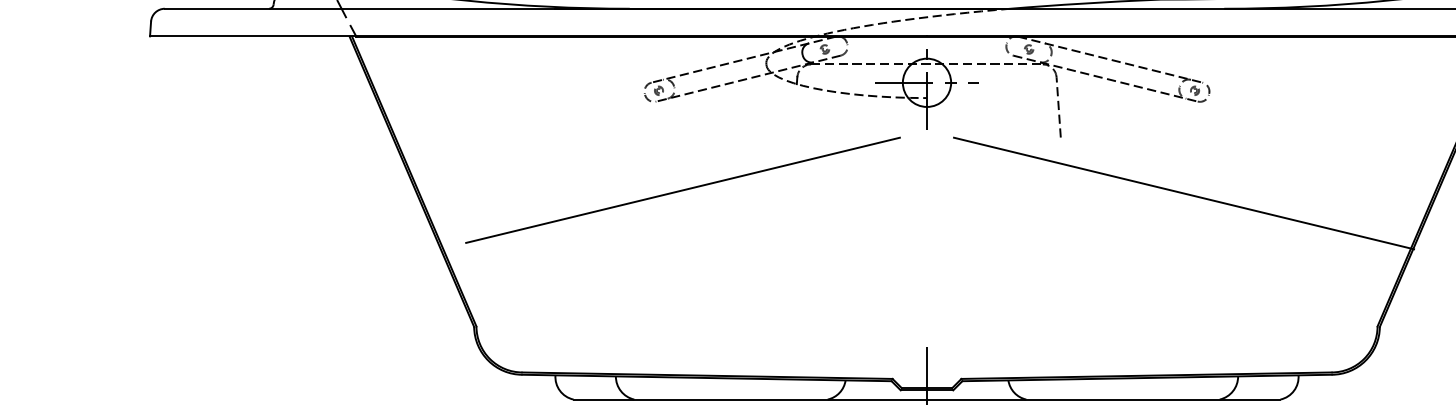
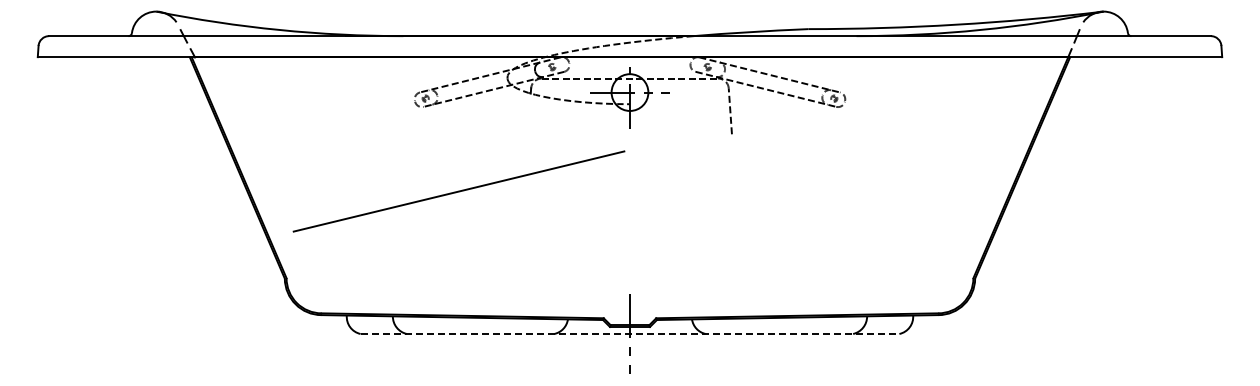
line: (682, 190) -> (458, 191), moved
line: (1183, 192) -> (825, 176), removed
line: (927, 400) -> (630, 334), solid -> dashed

